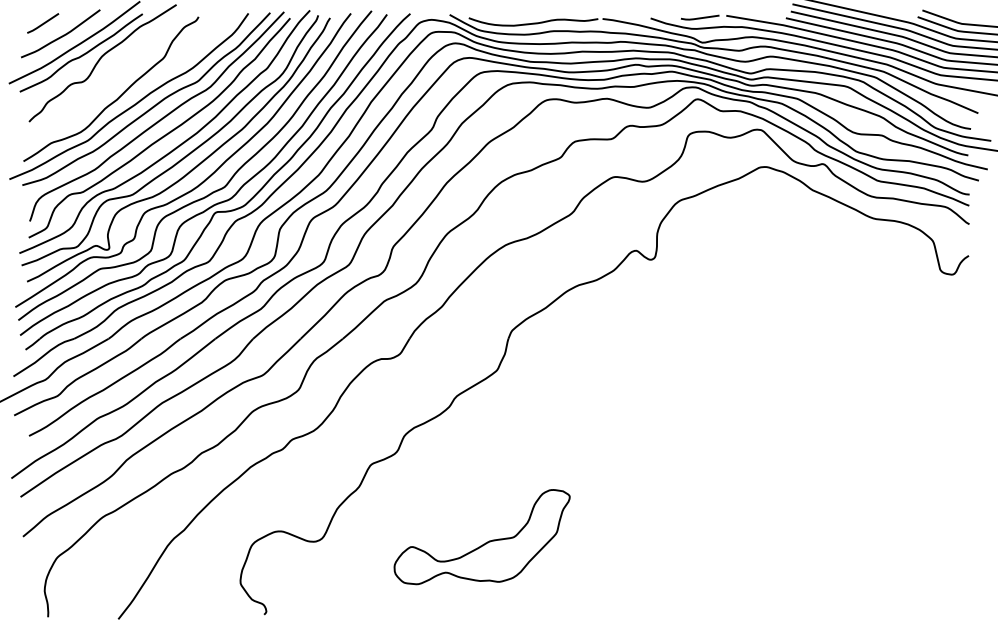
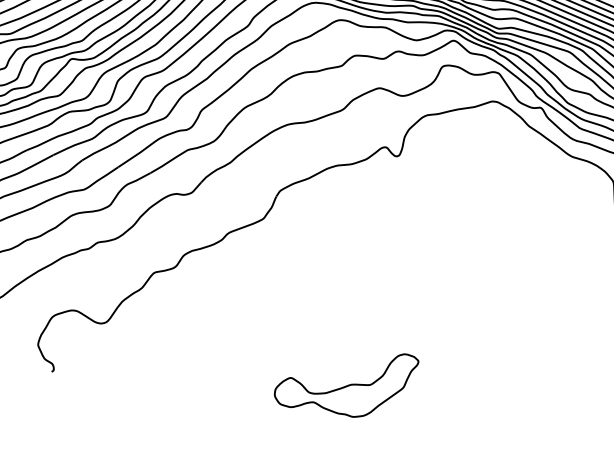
part: (483, 543) -> (346, 385), moved

